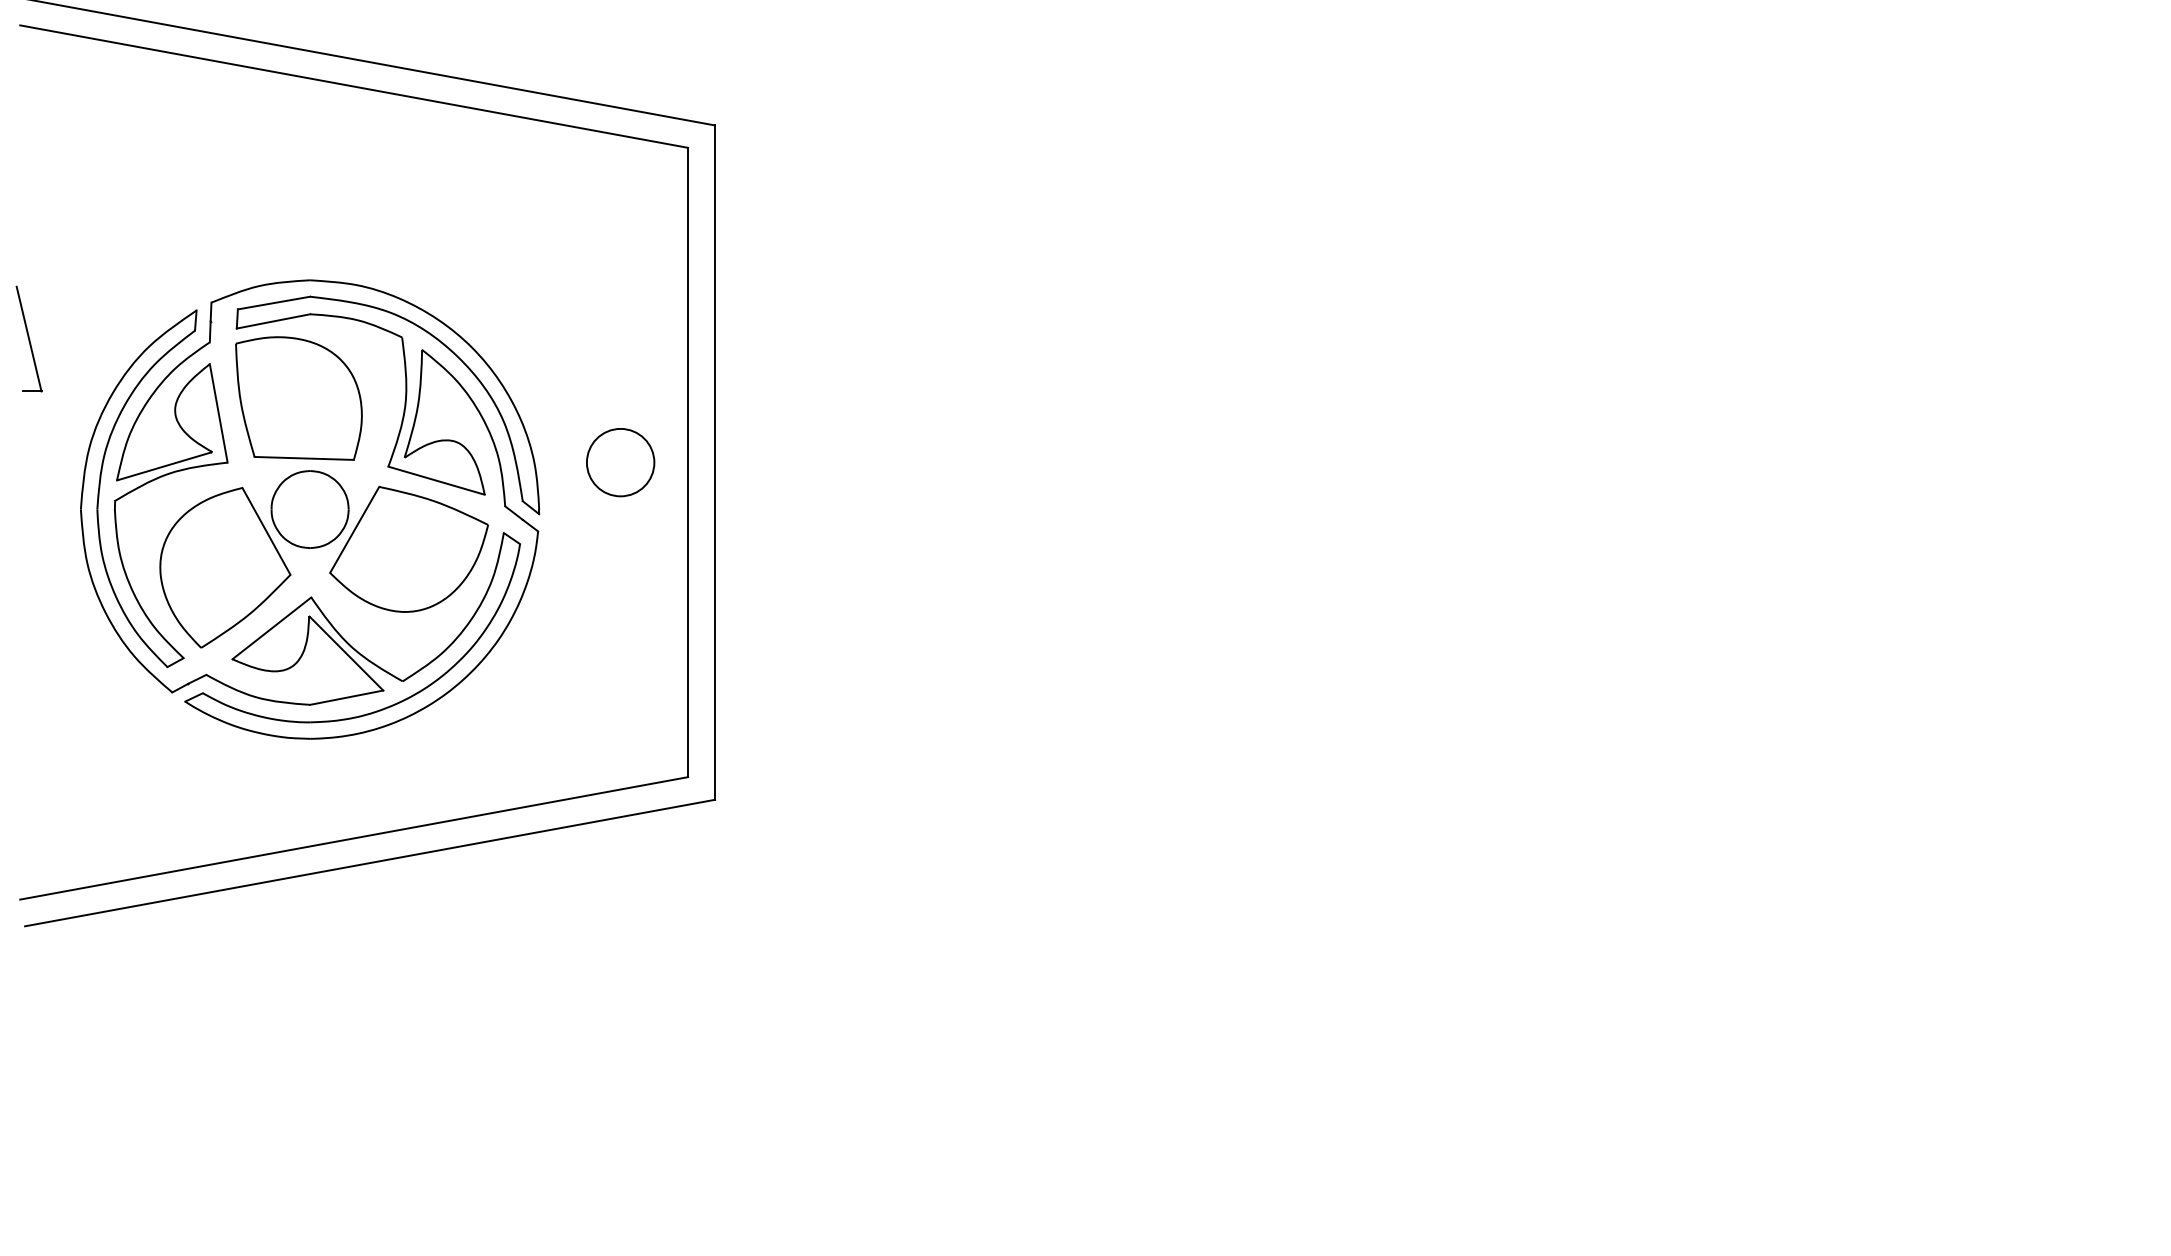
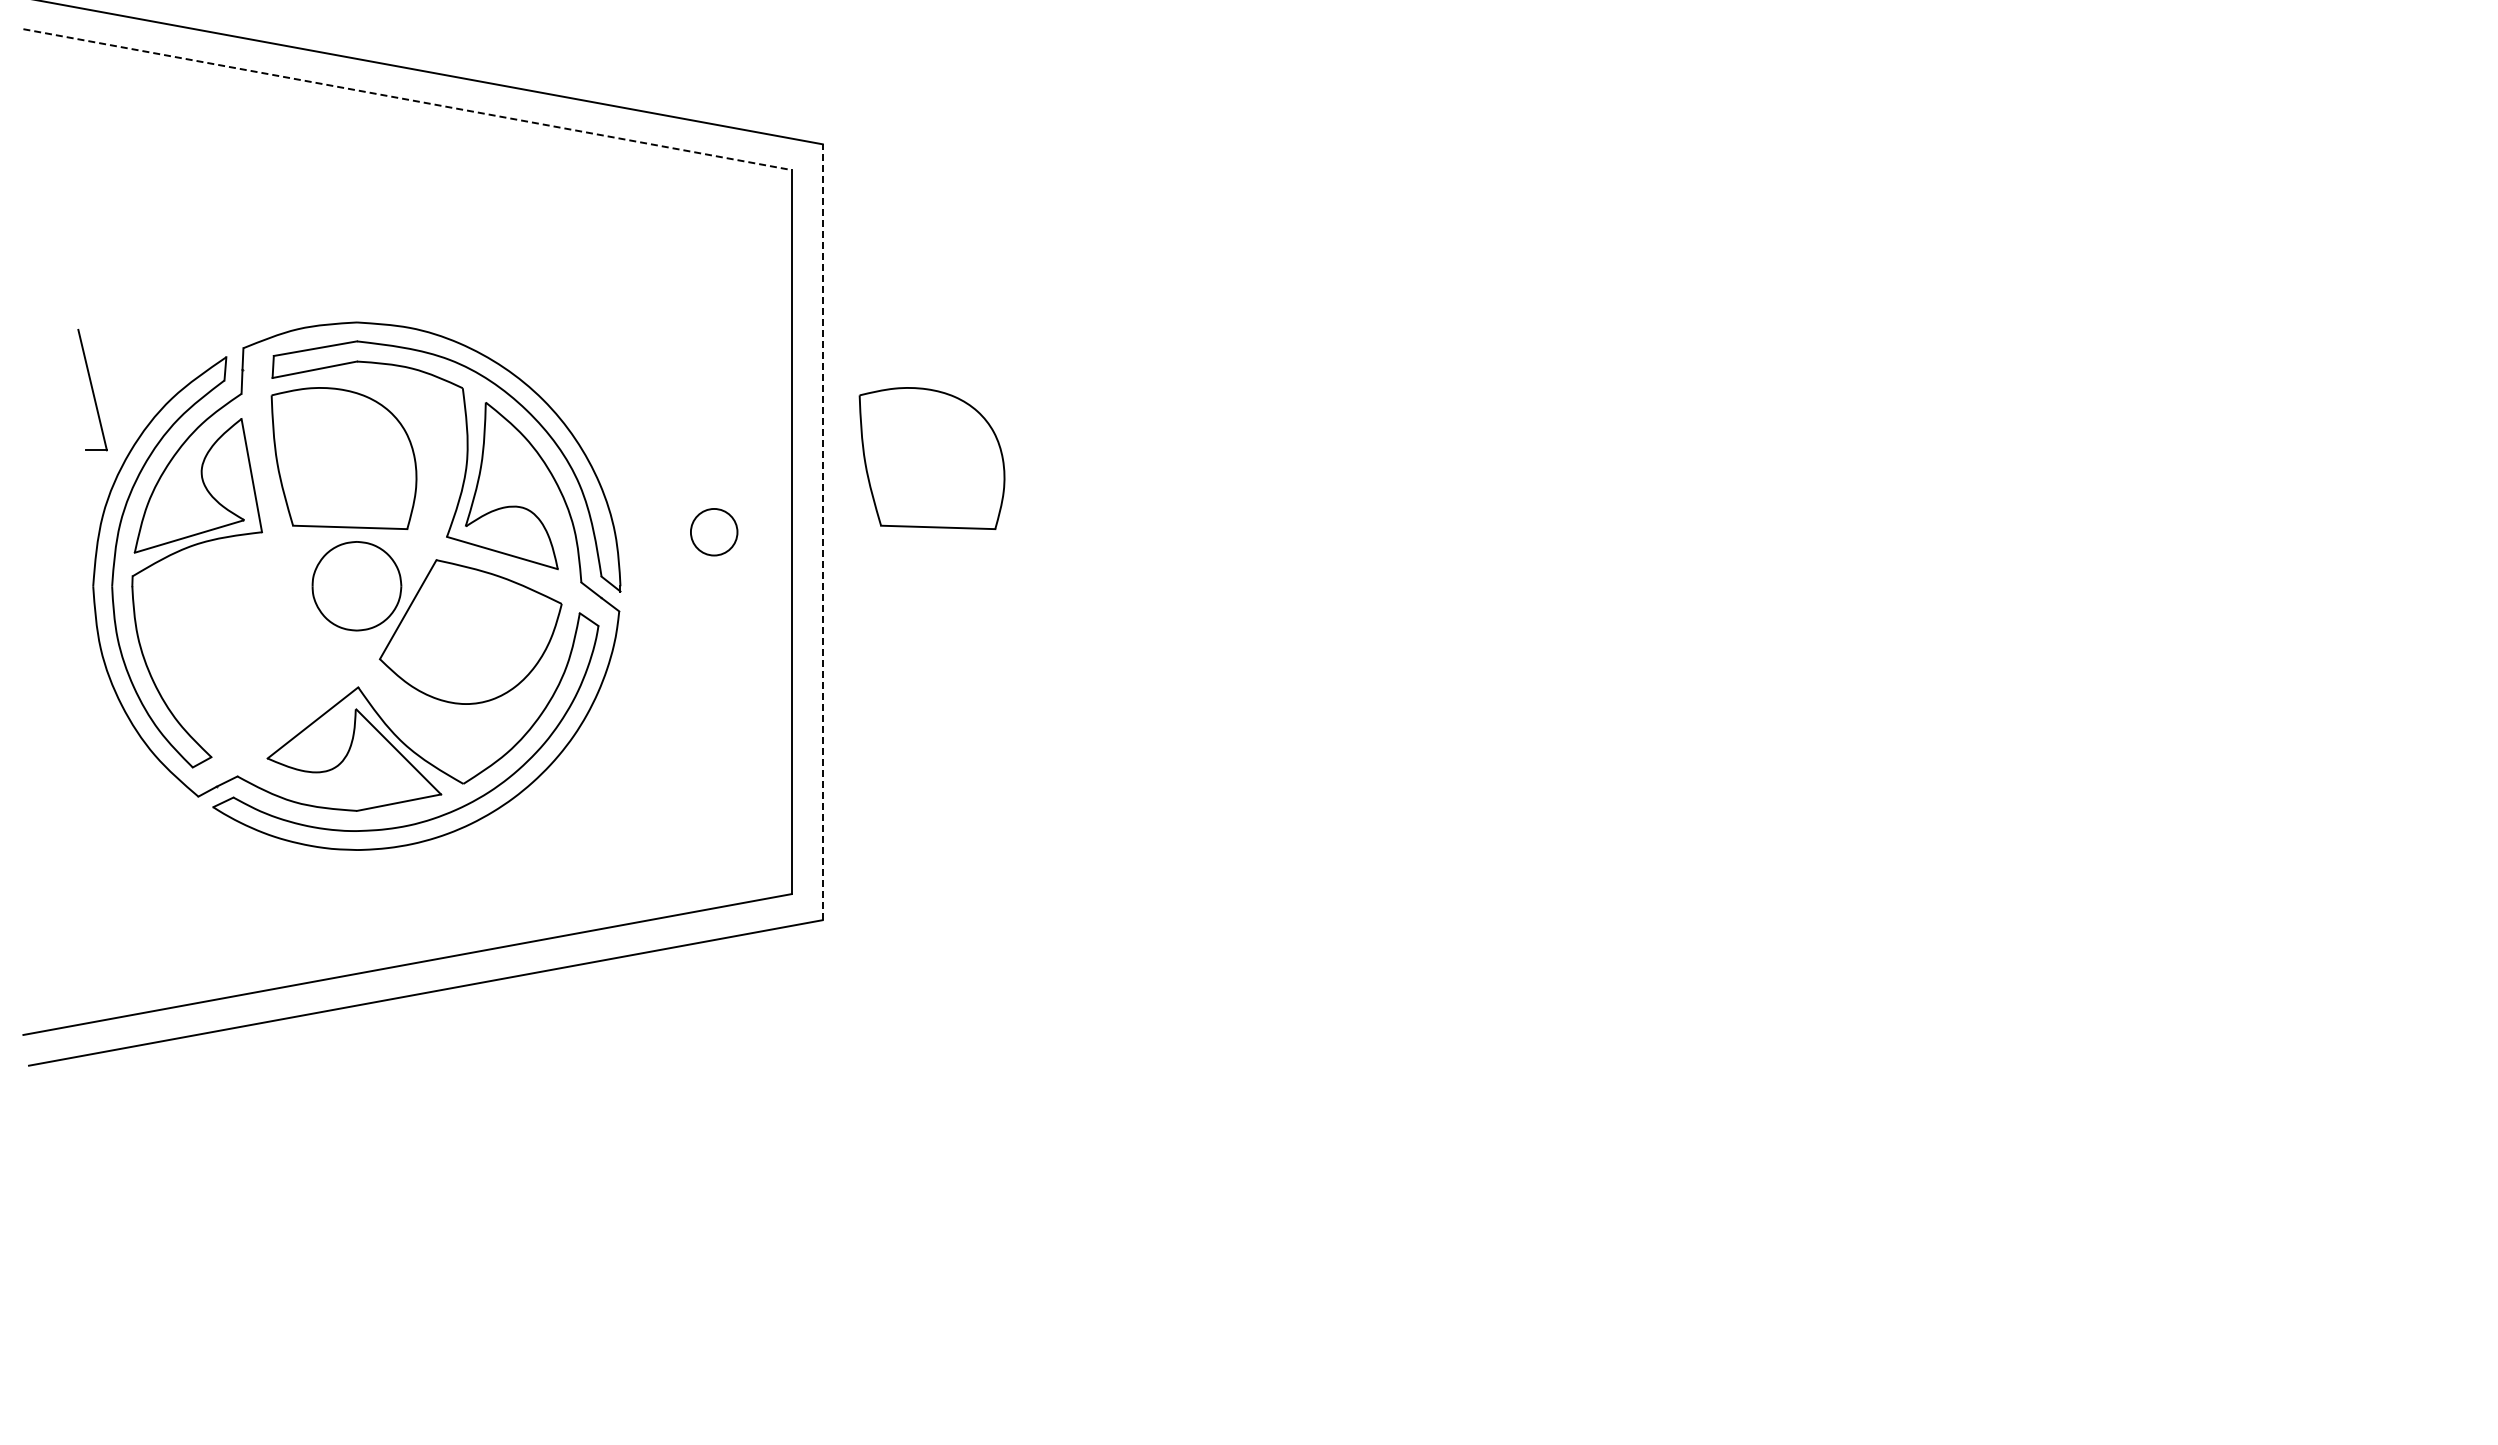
line: (354, 86) -> (407, 99), solid -> dashed
part: (28, 339) -> (92, 390), moved
part: (809, 398) -> (931, 458), added
circle: (620, 462) -> (714, 532), size x0.6
line: (714, 462) -> (822, 532), solid -> dashed
part: (225, 567) -> (259, 652), removed

